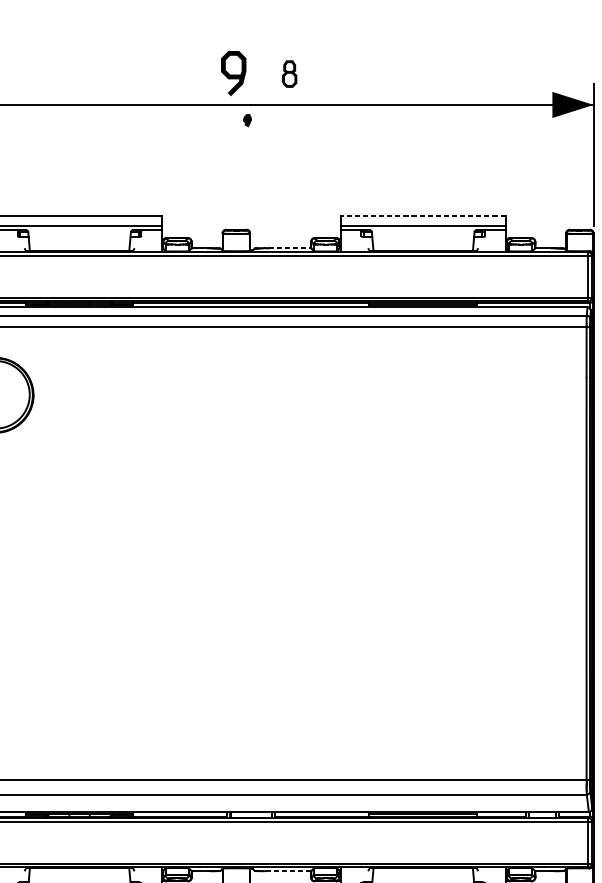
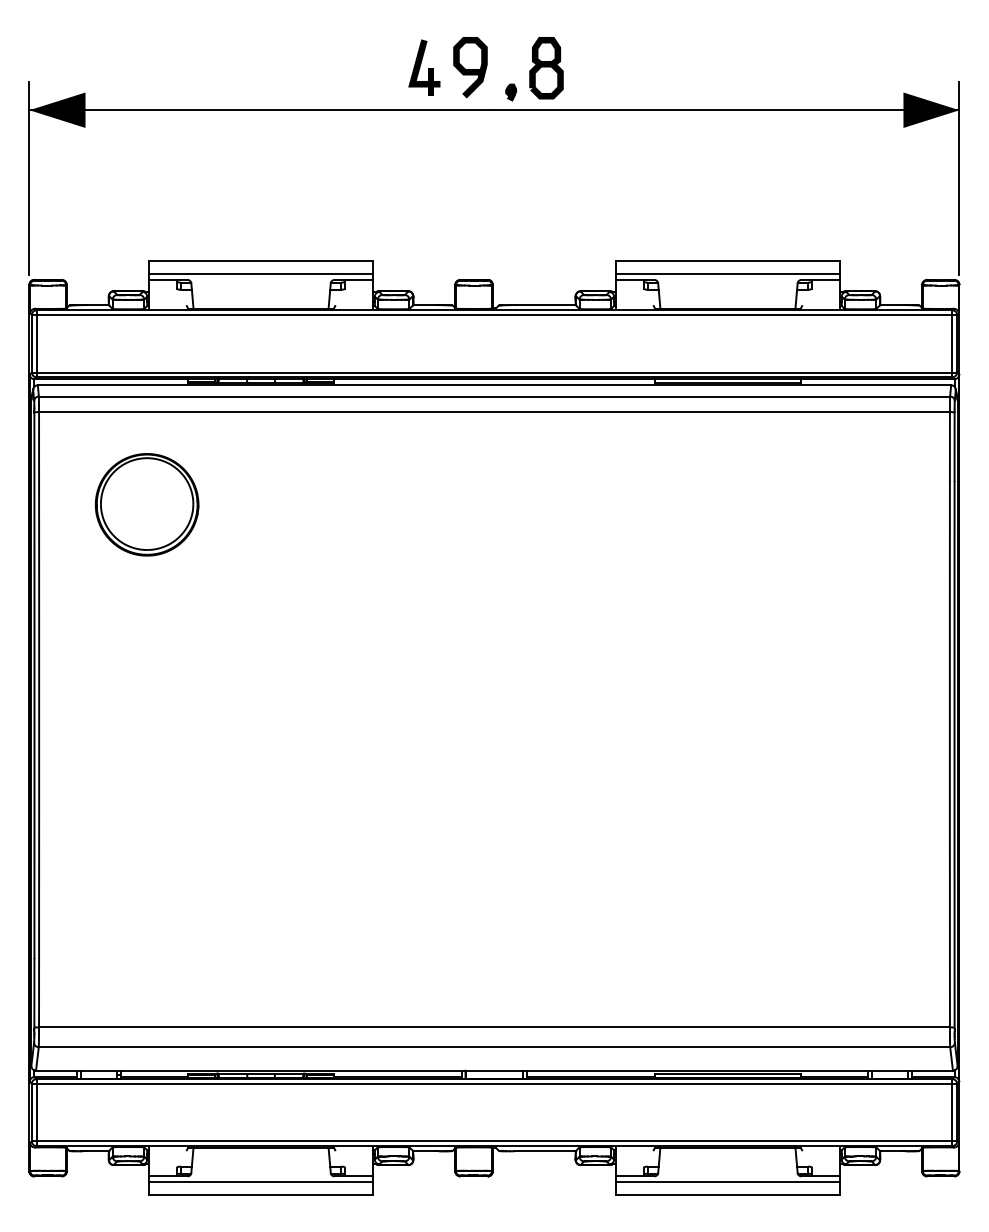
part: (199, 73) -> (424, 67), added
part: (289, 74) -> (546, 68), size x1.67
part: (246, 120) -> (510, 92), moved
line: (422, 216) -> (727, 261), dashed -> solid
line: (290, 248) -> (547, 305), dashed -> solid
line: (288, 871) -> (544, 1151), dashed -> solid

